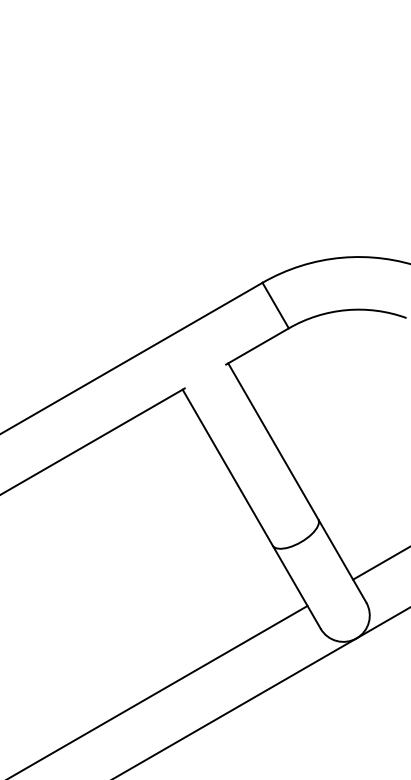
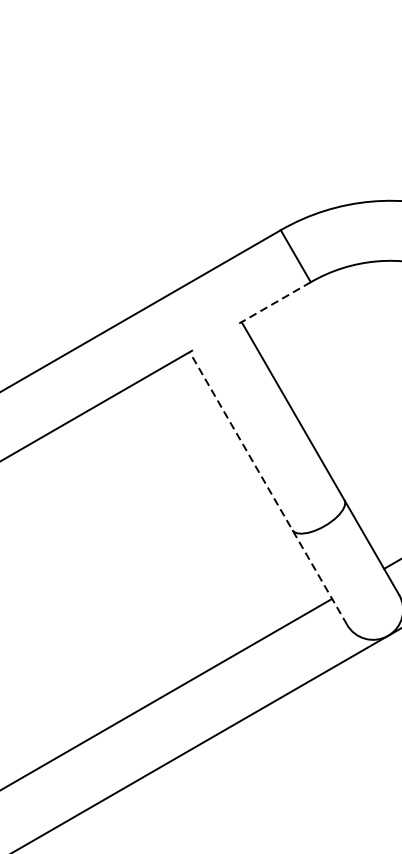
line: (257, 346) -> (275, 302), solid -> dashed
line: (251, 508) -> (268, 487), solid -> dashed

